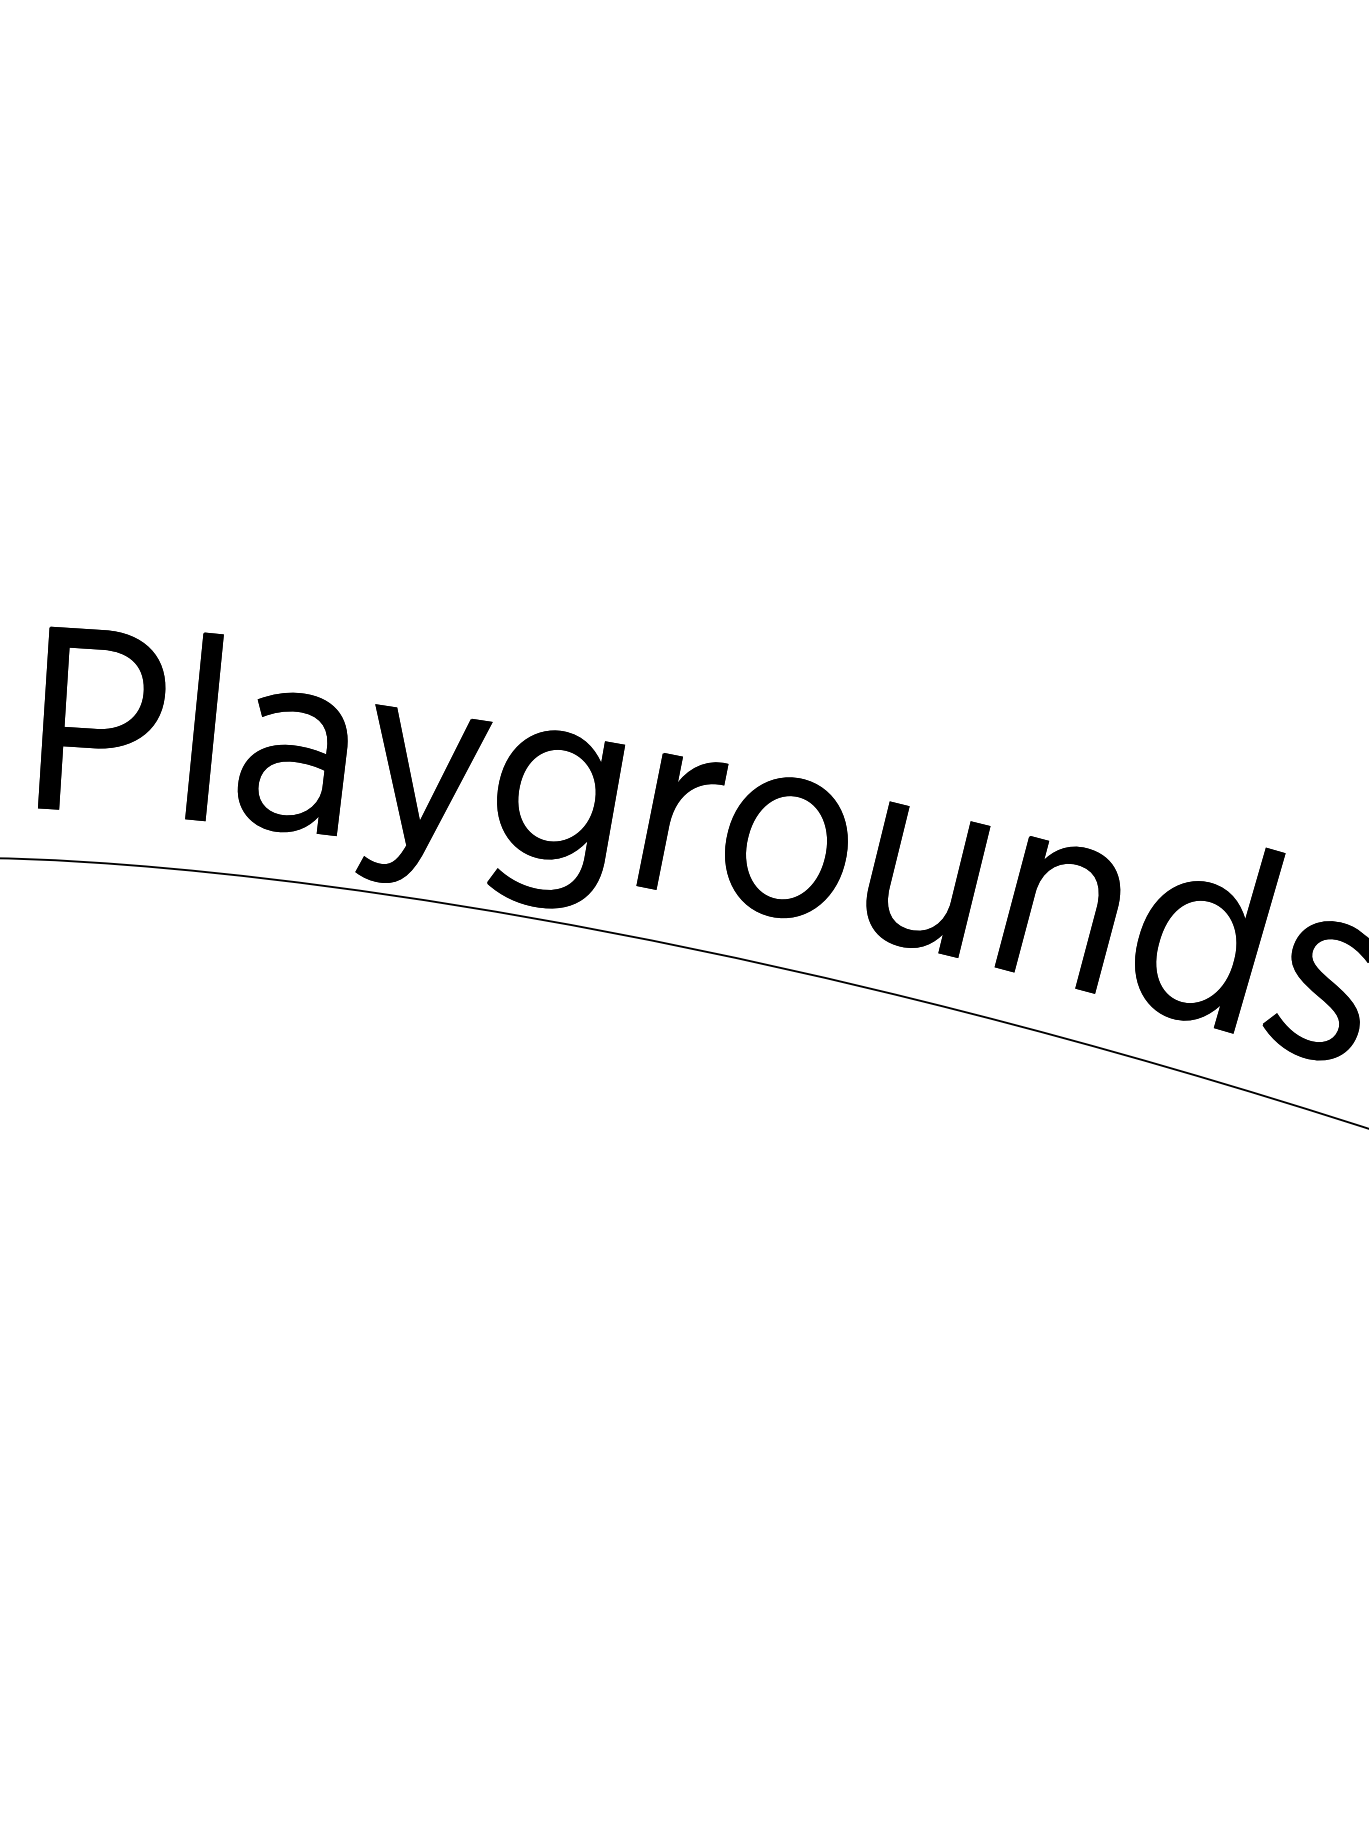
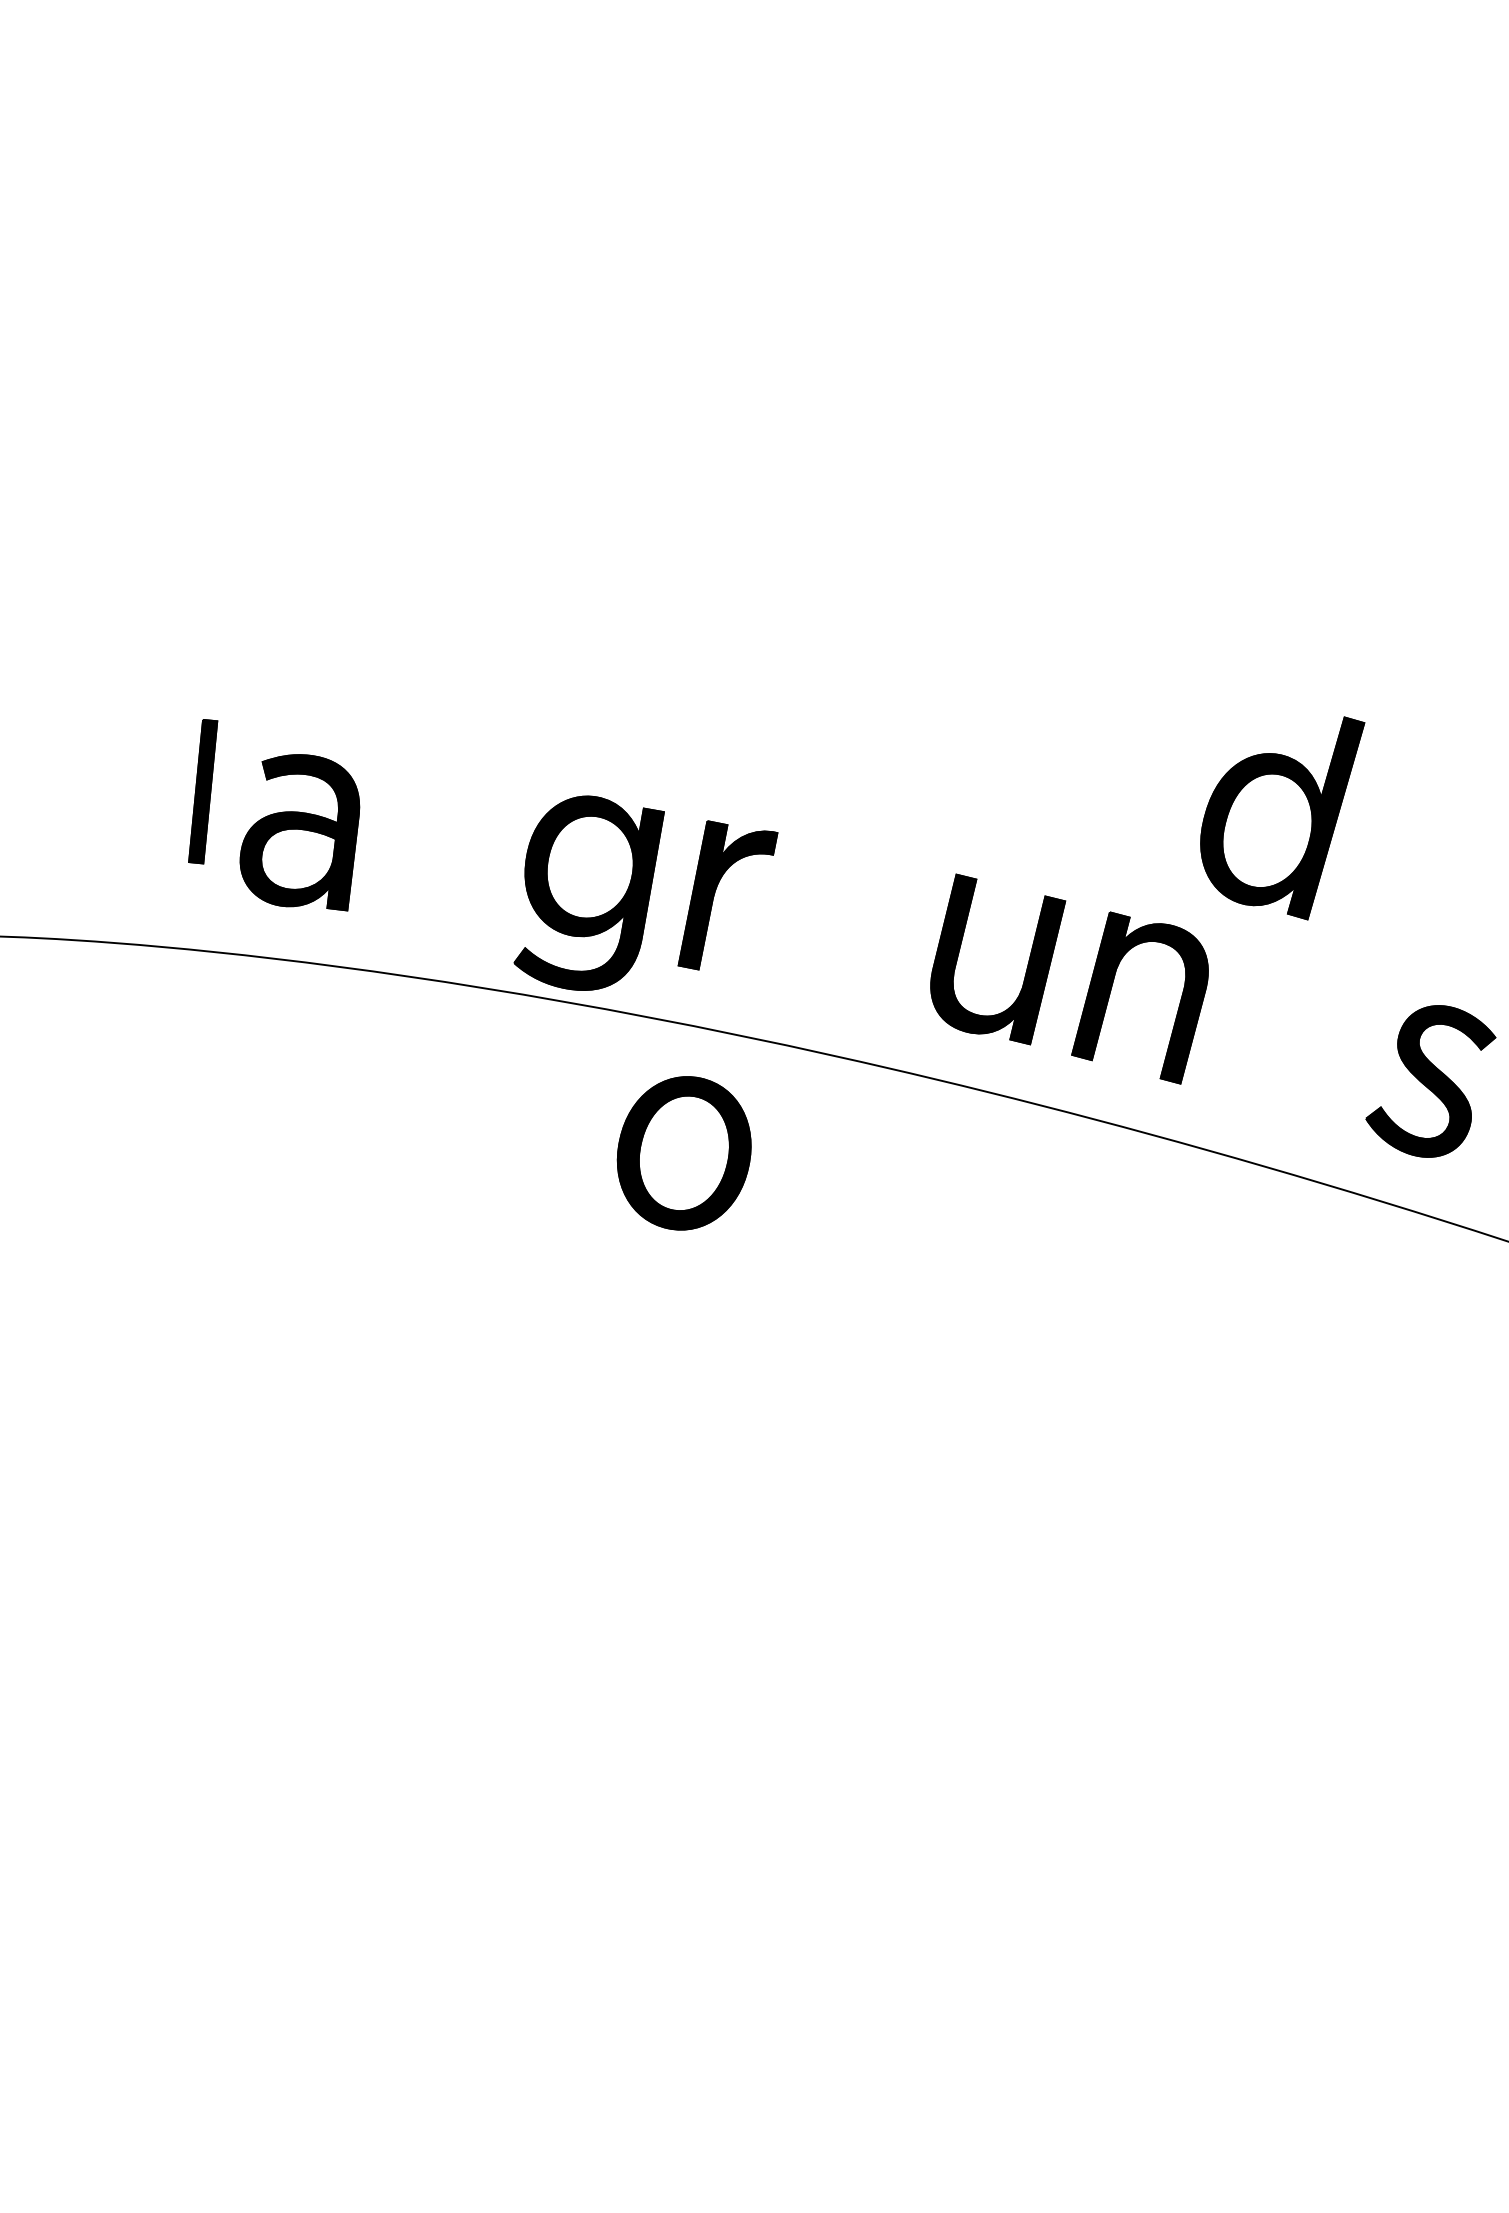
part: (101, 717) -> (89, 781), removed
part: (204, 726) -> (203, 791), size x0.7
part: (431, 796) -> (452, 868), removed
part: (785, 847) -> (683, 1153), moved
part: (1209, 940) -> (1282, 818), moved

